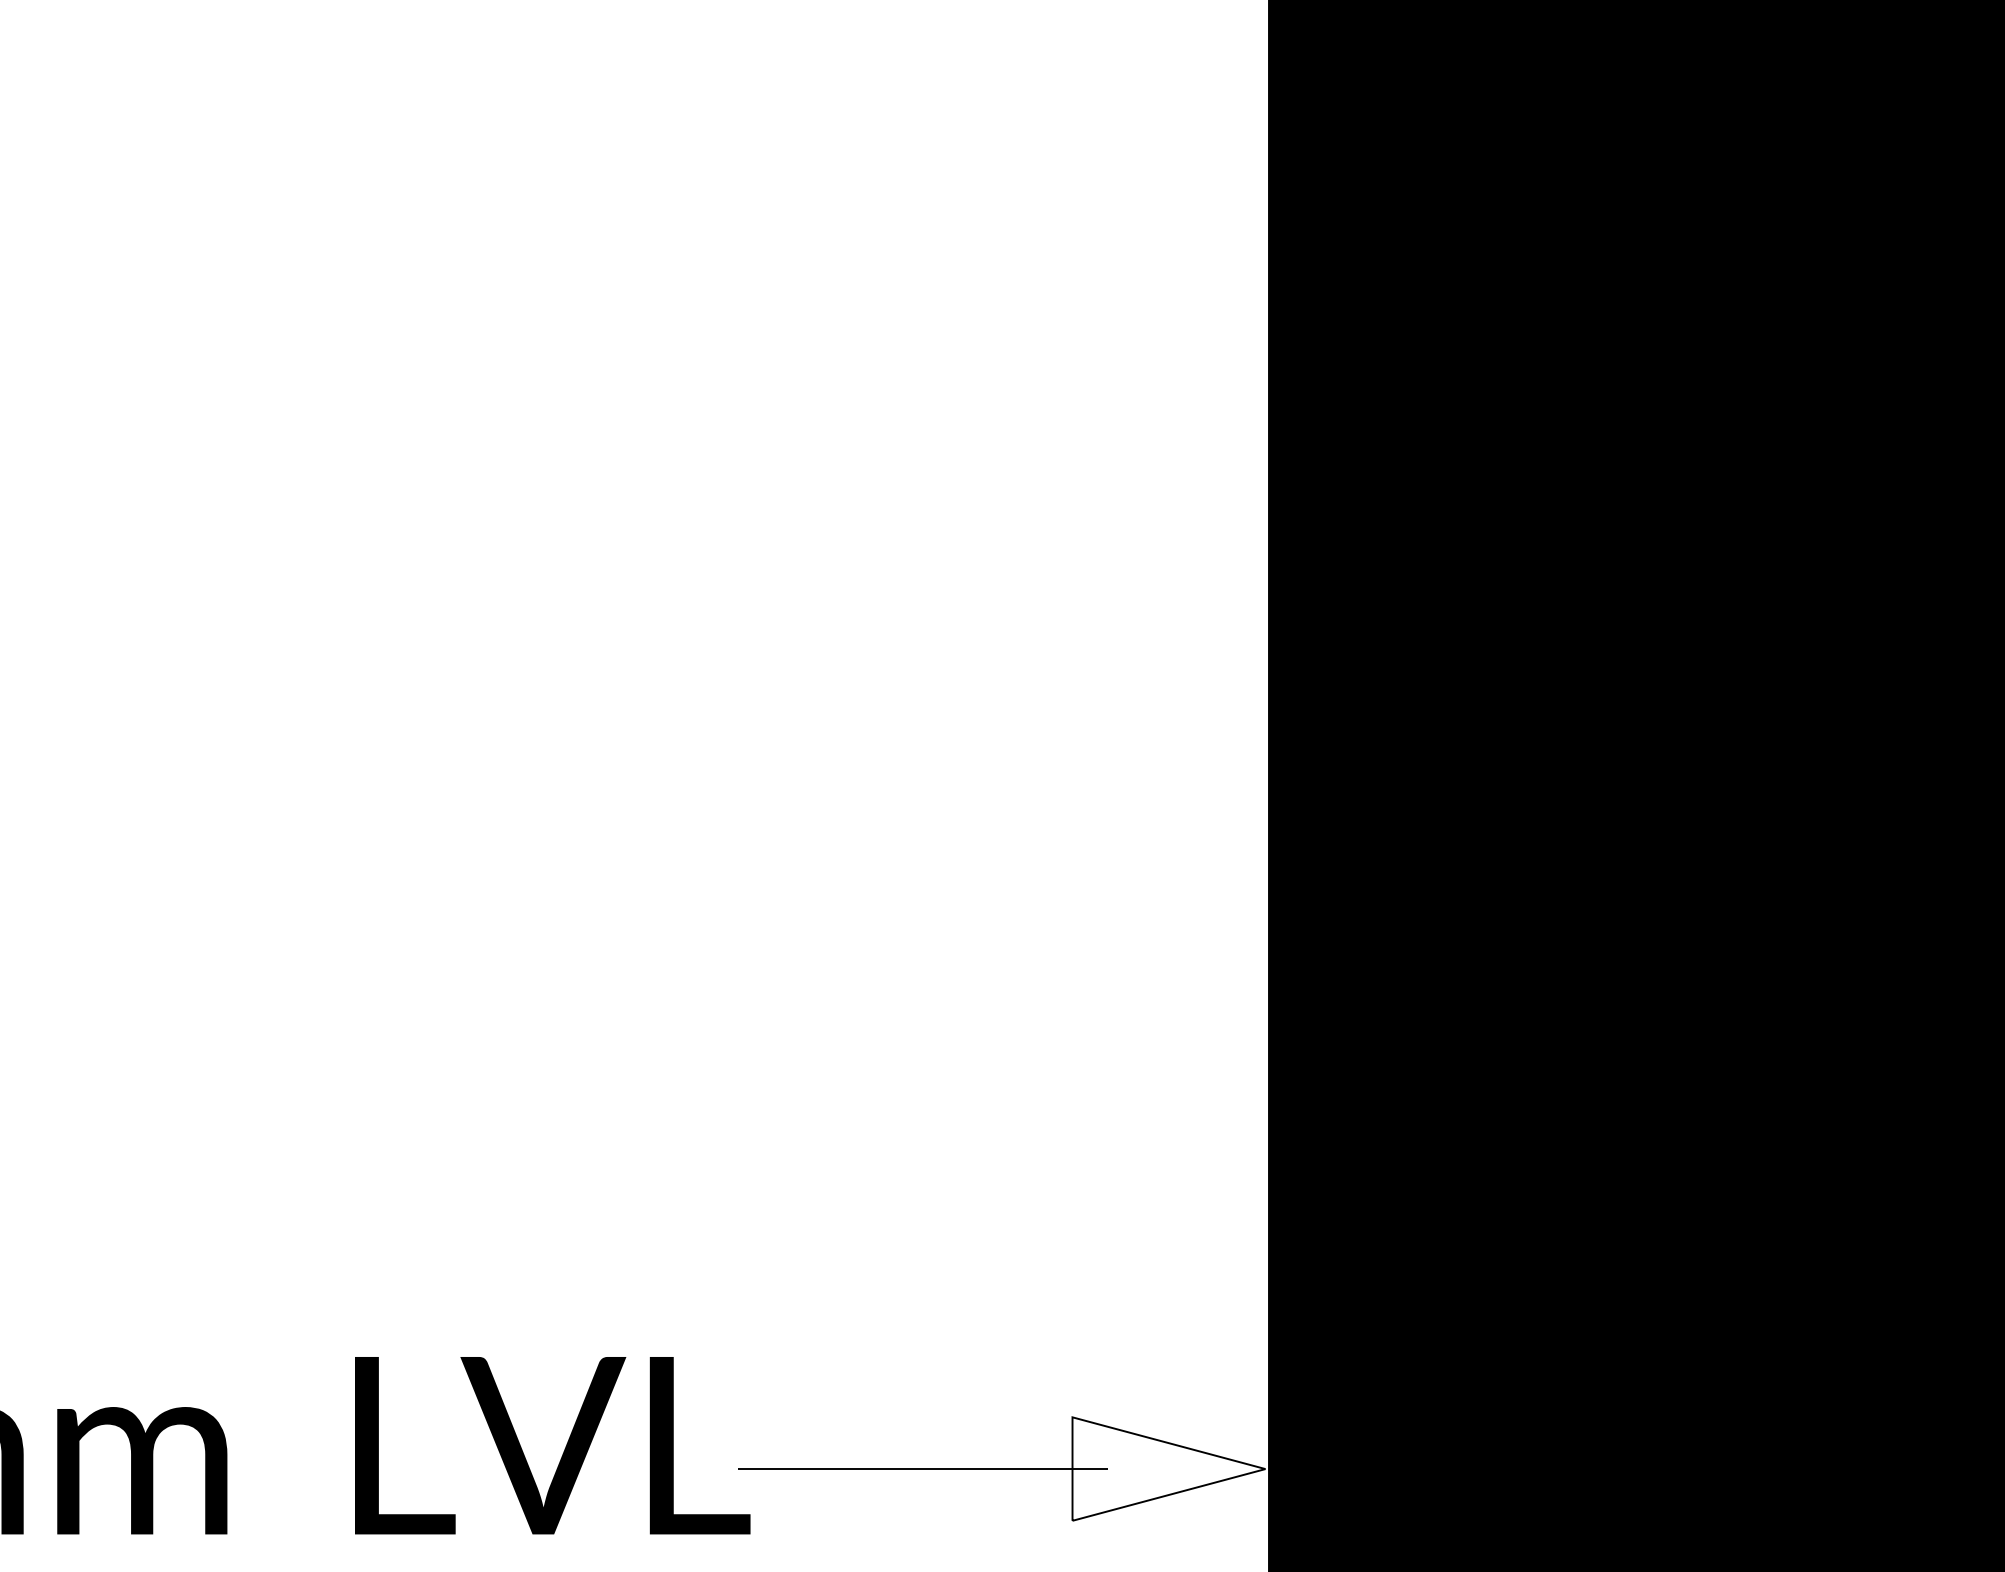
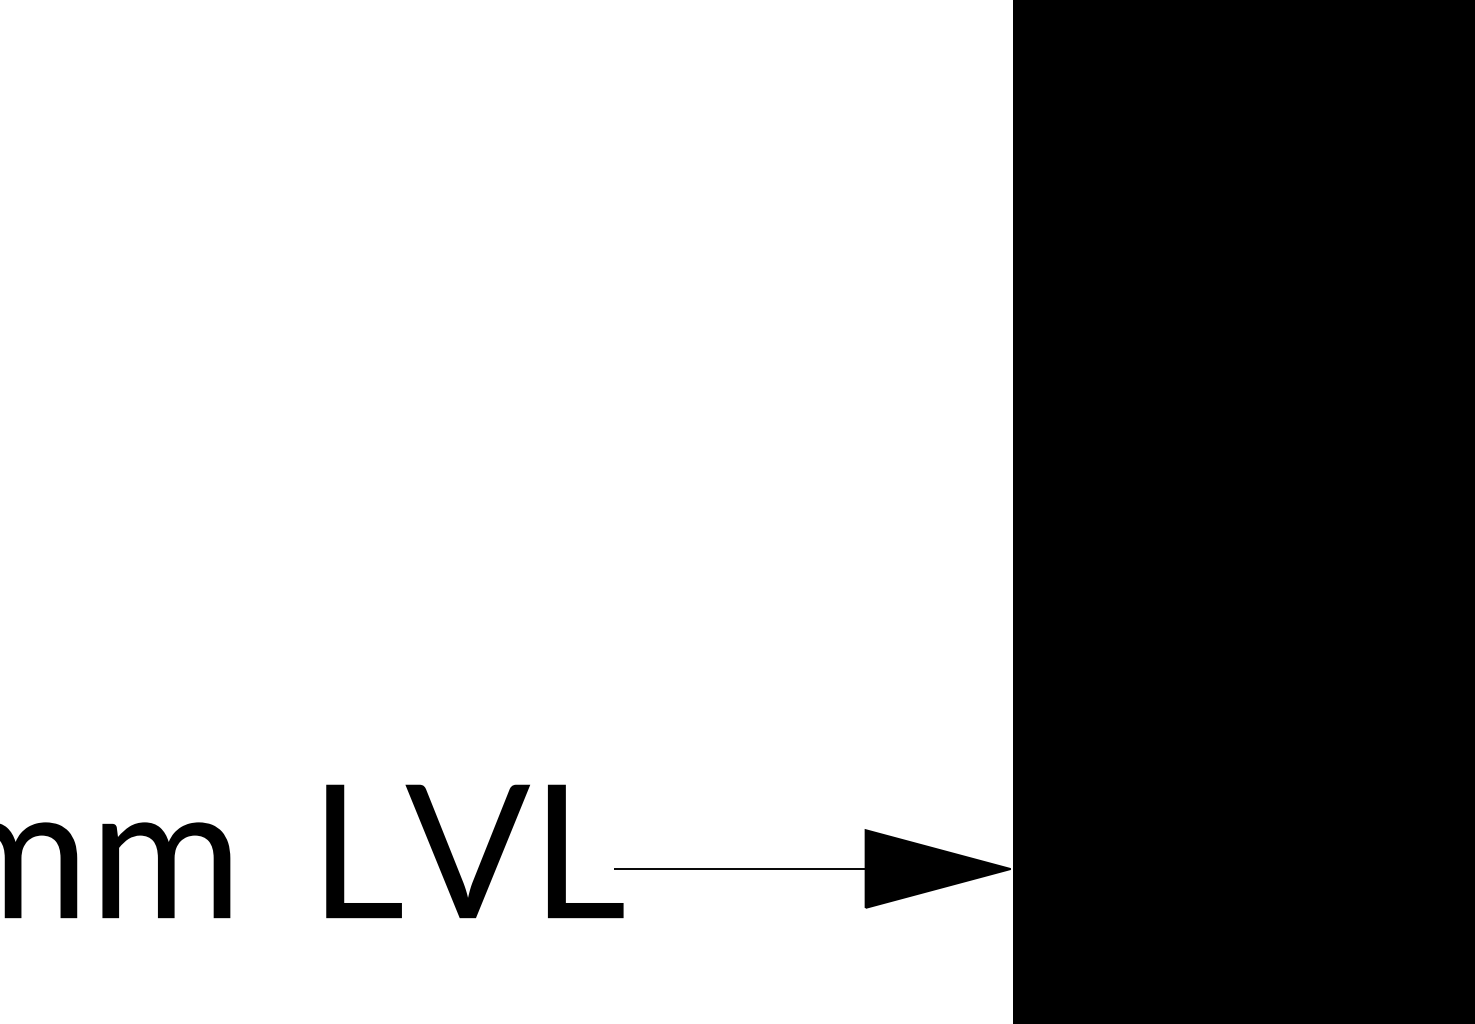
fill: (1168, 1468) -> (937, 868), added

